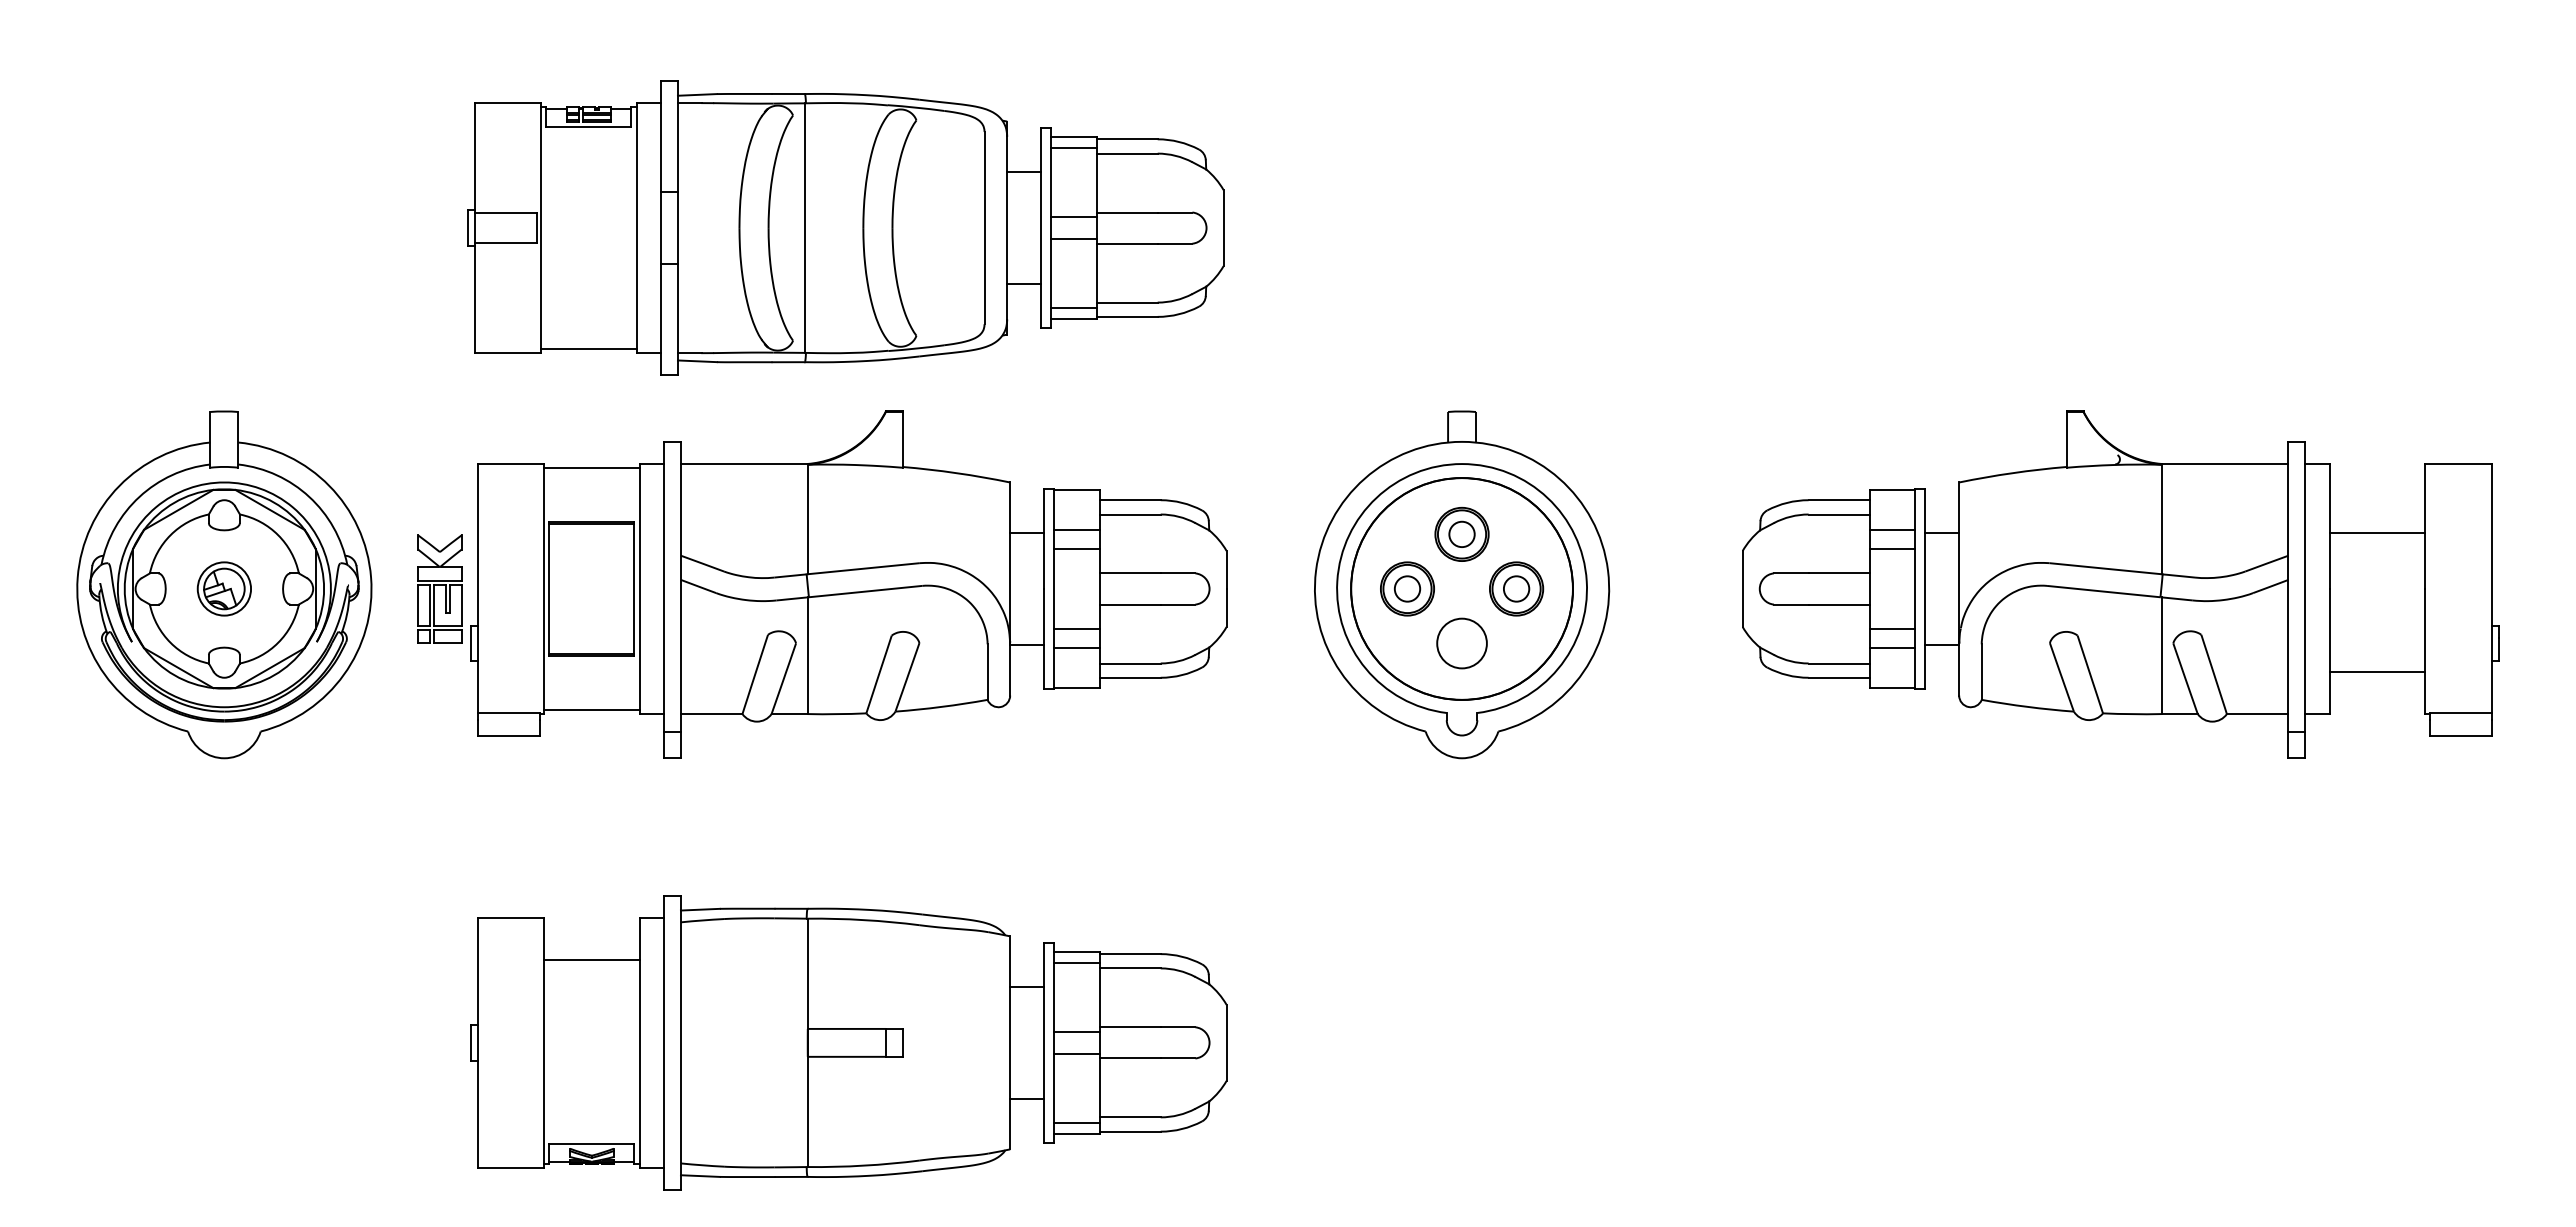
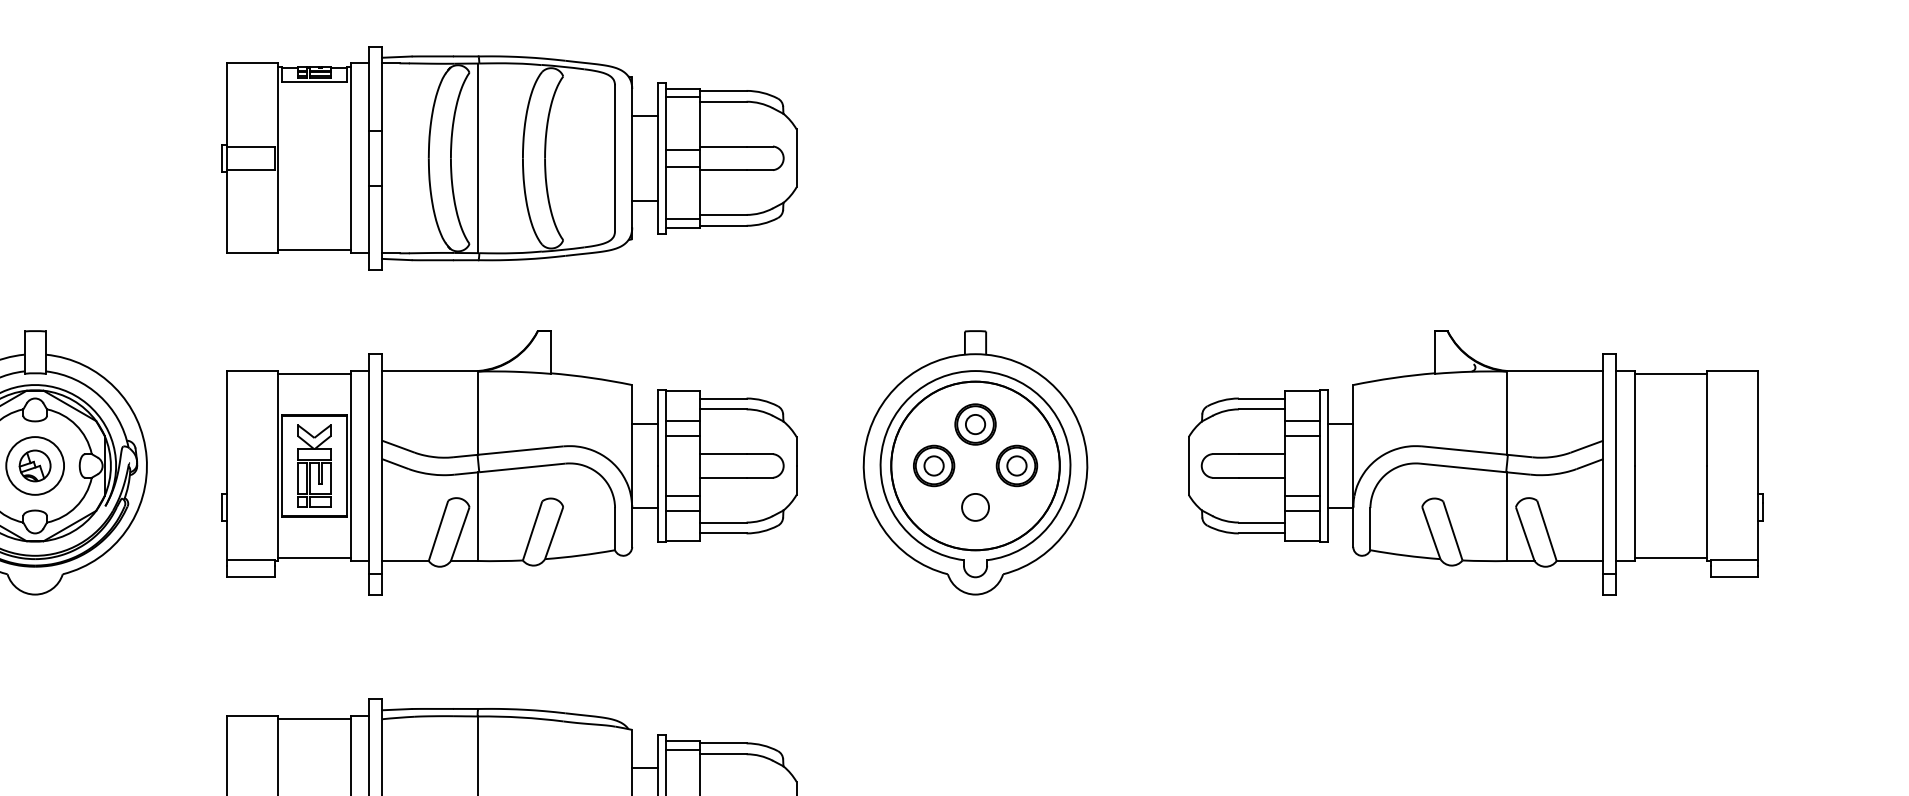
part: (845, 227) -> (509, 157), moved
line: (2377, 533) -> (1671, 374), moved
circle: (224, 588) -> (35, 465), size x1.43
part: (439, 588) -> (314, 465), moved
circle: (1461, 643) -> (975, 507), size x0.71
line: (2377, 671) -> (1671, 557), moved
line: (591, 960) -> (314, 719), moved

